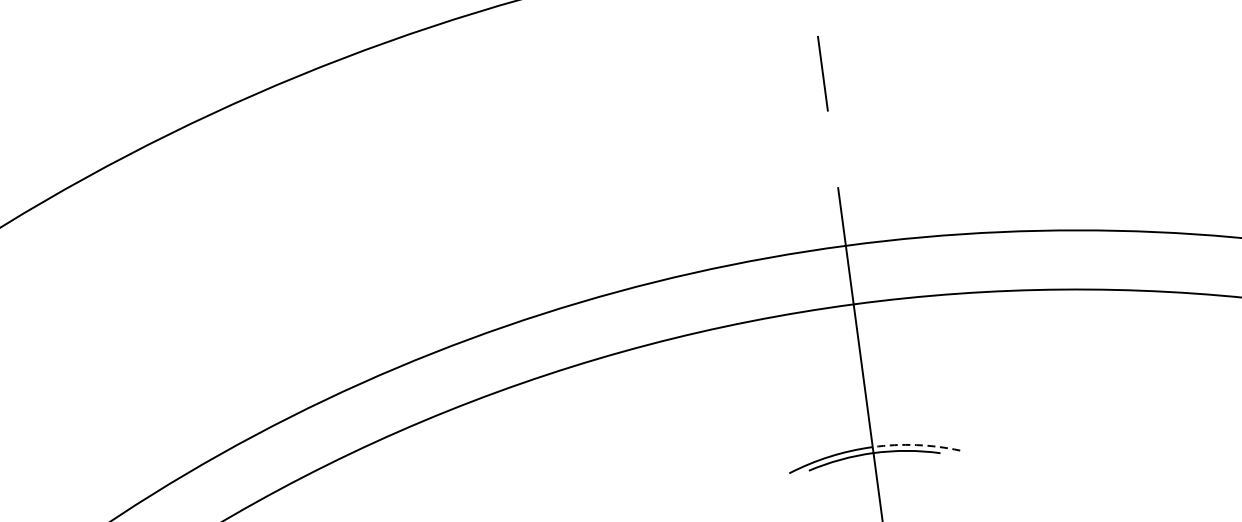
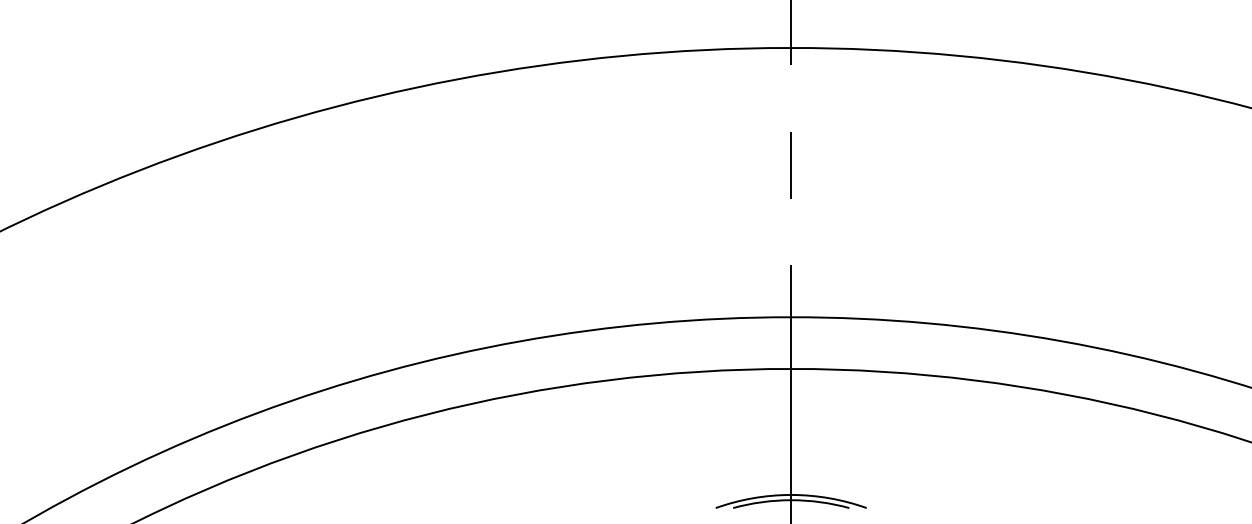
arc: (916, 445) -> (829, 498), dashed -> solid

